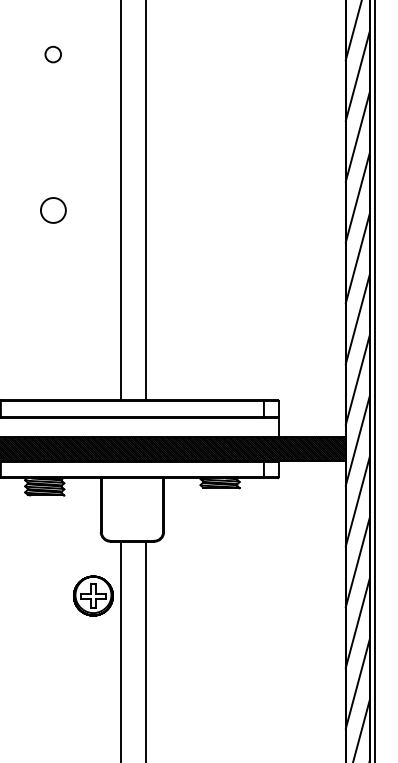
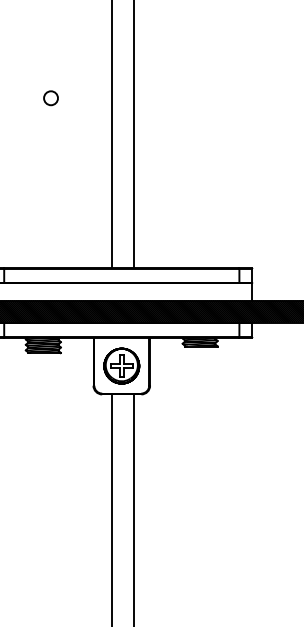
circle: (52, 210) -> (50, 98), size x0.62
part: (93, 595) -> (121, 365), moved

